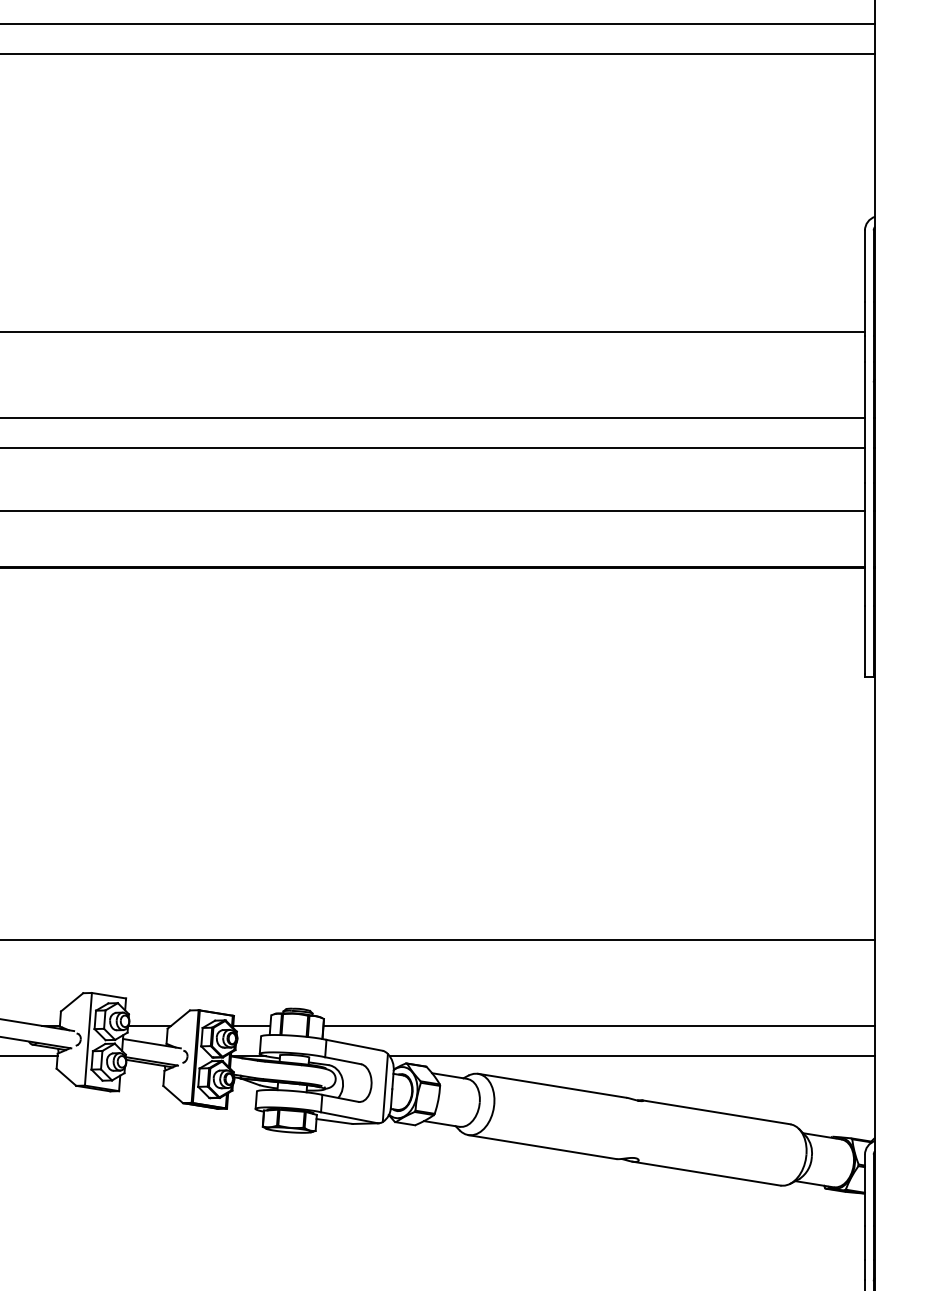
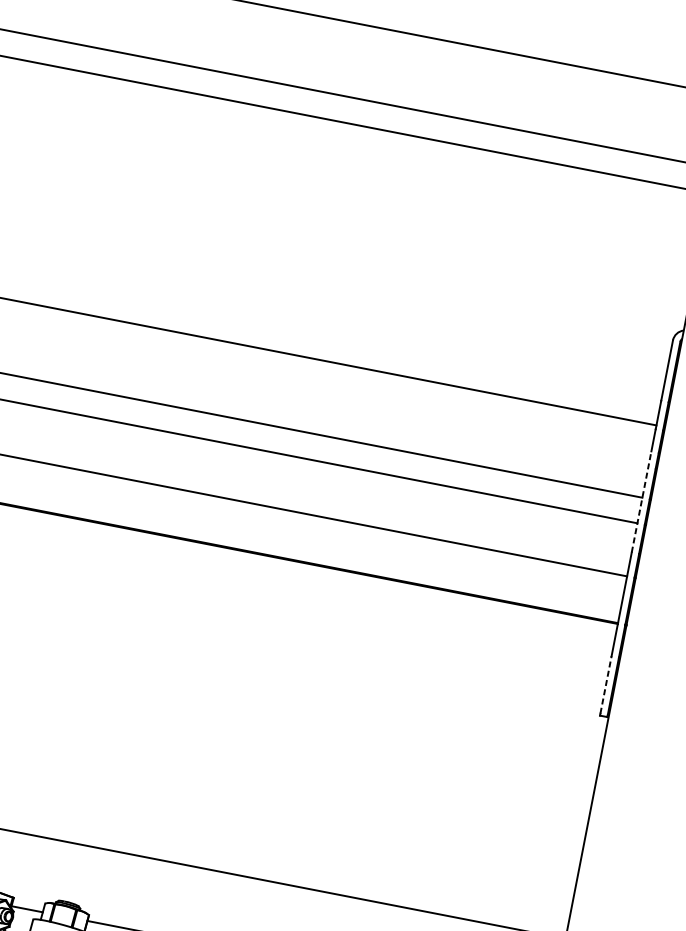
line: (864, 422) -> (641, 501), solid -> dashed
line: (864, 639) -> (605, 684), solid -> dashed

